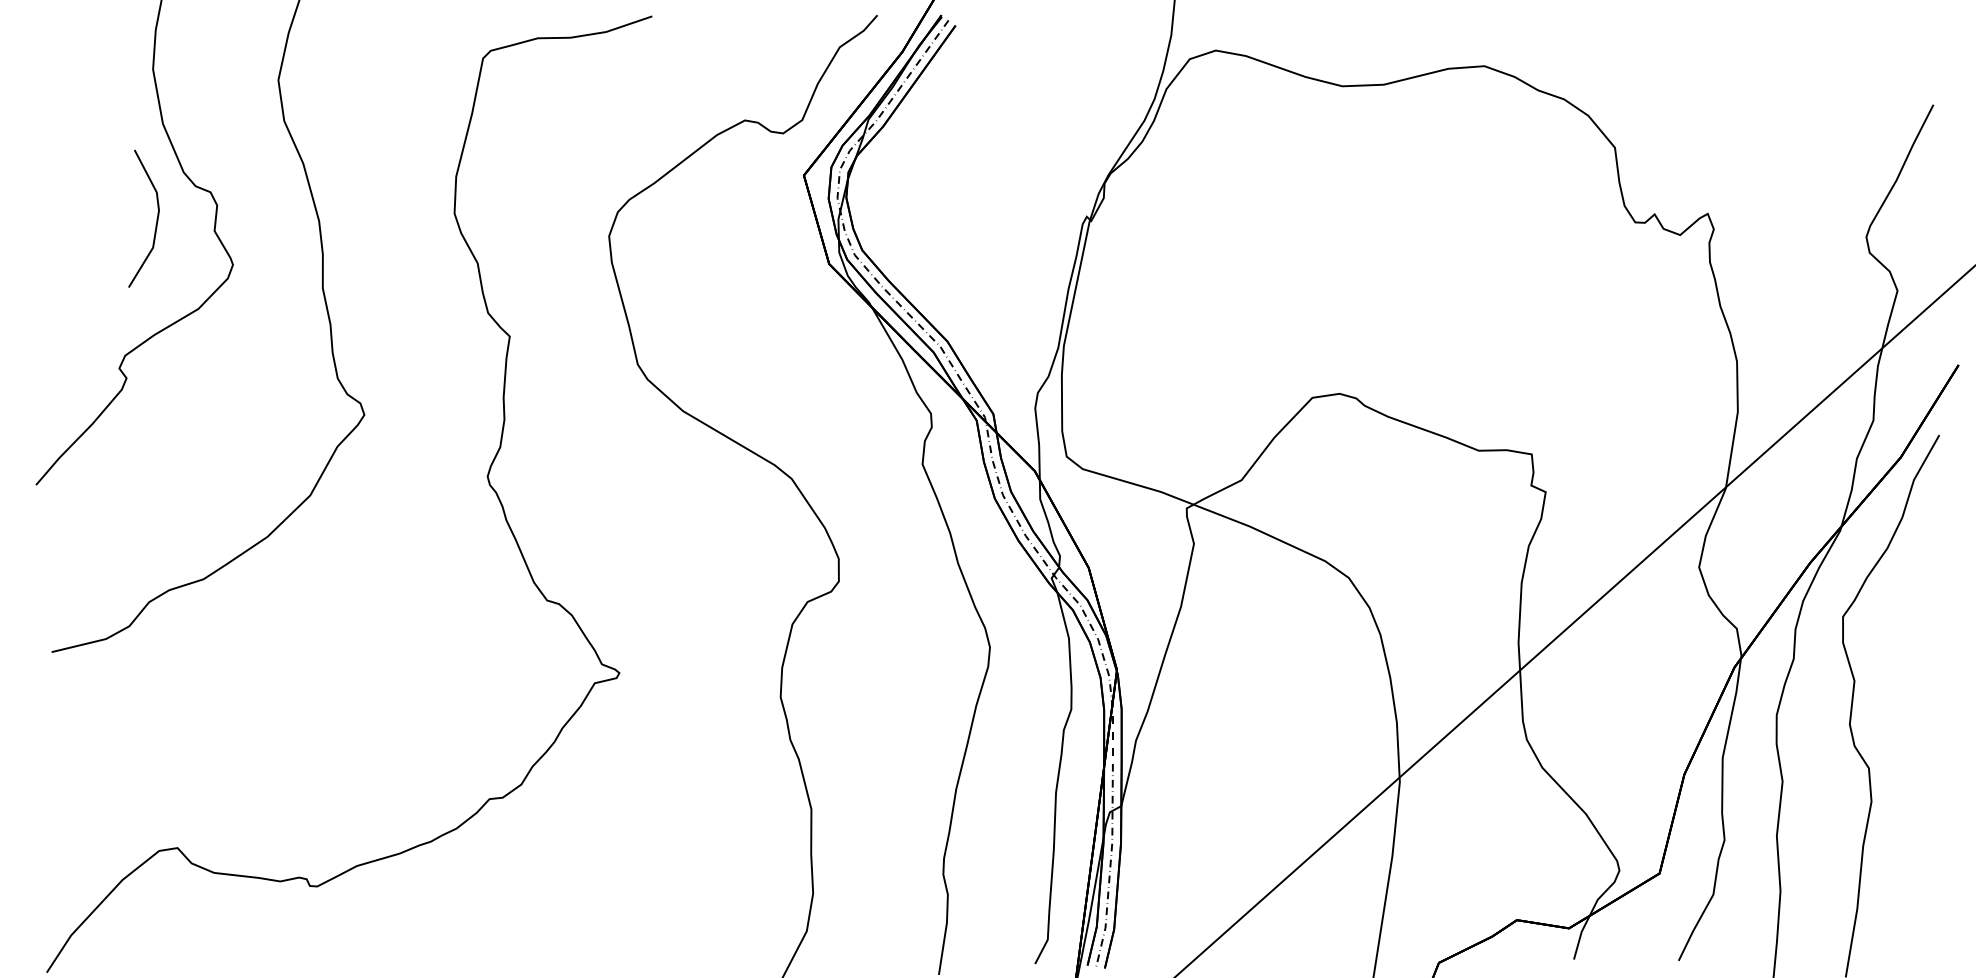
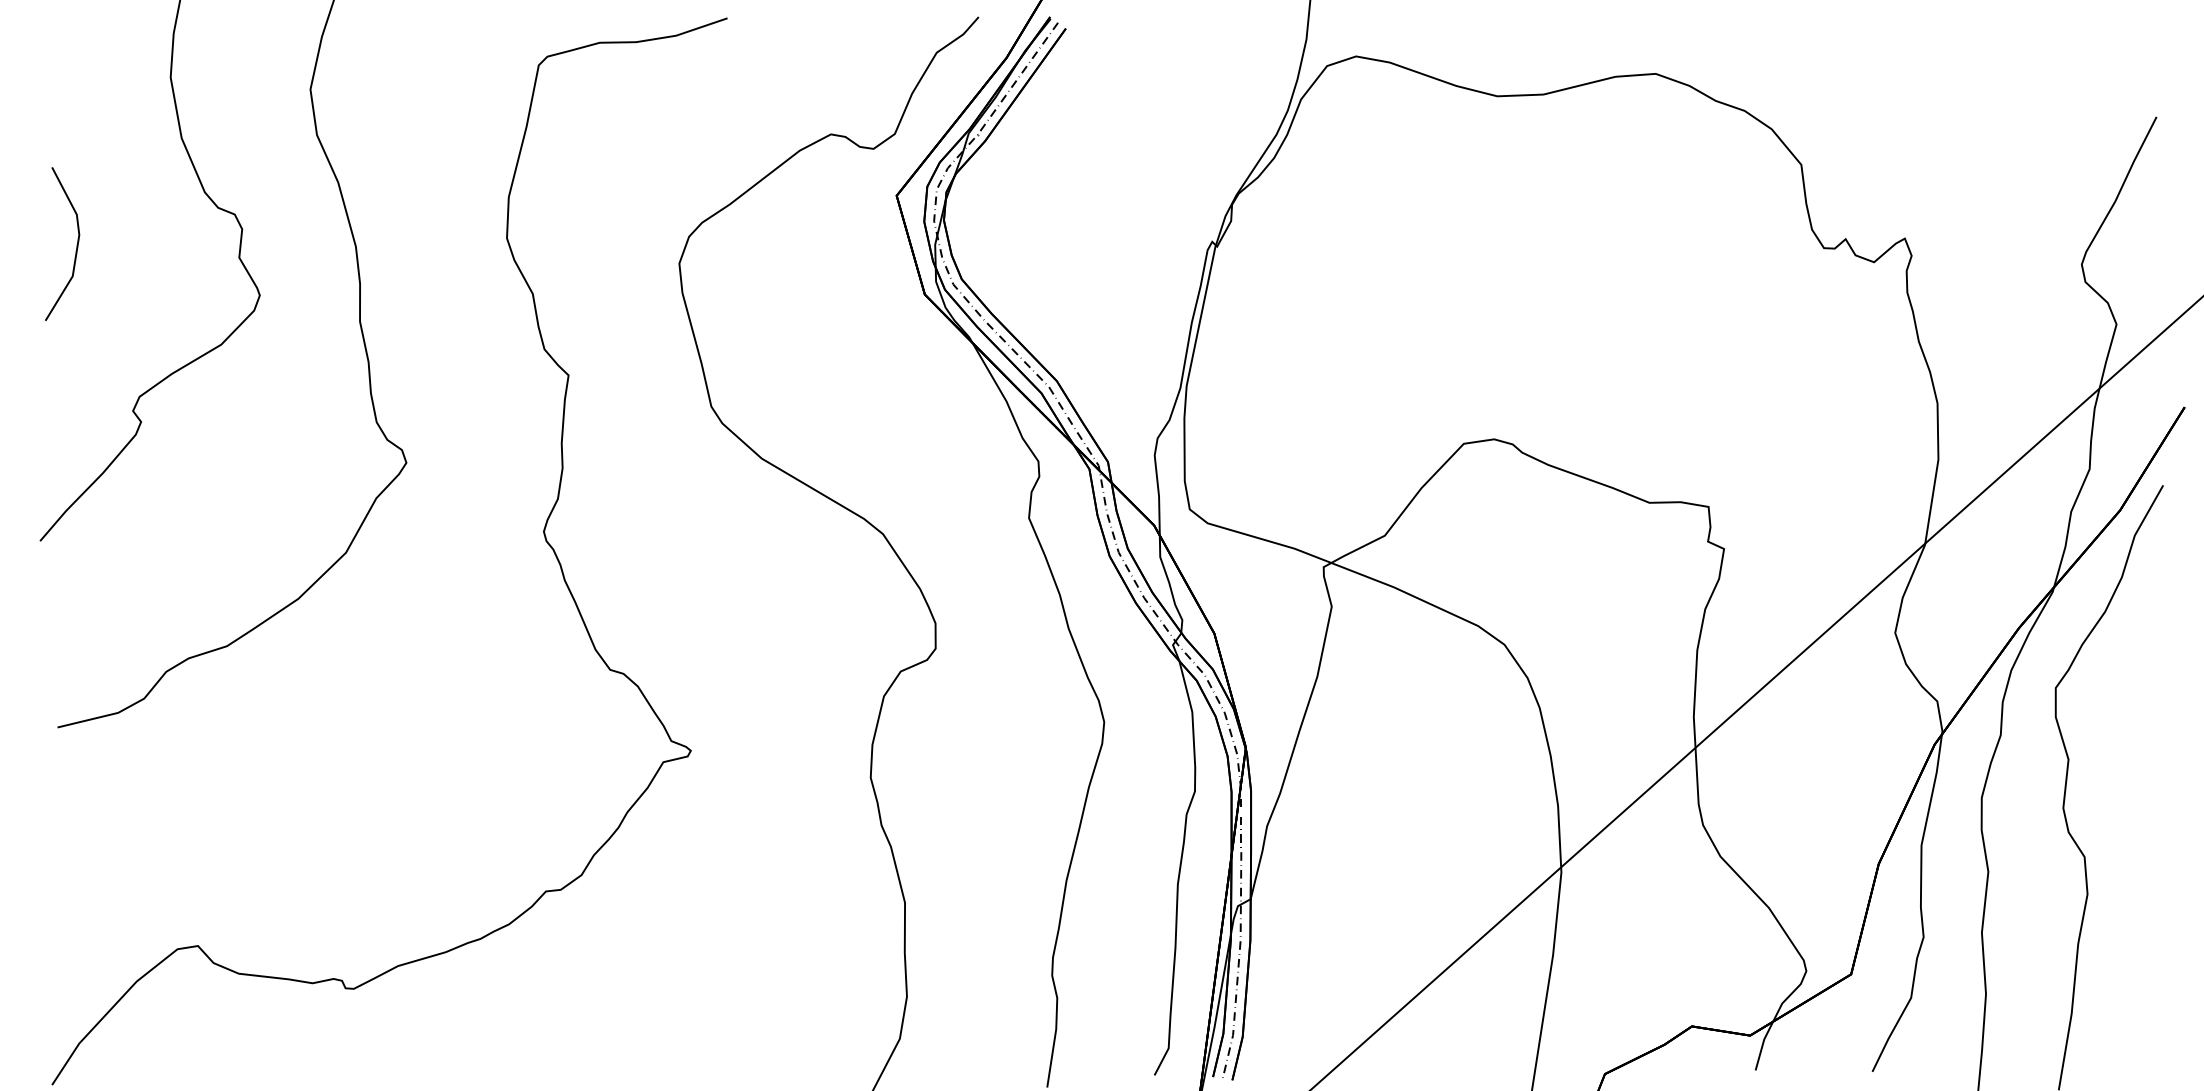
line: (156, 219) -> (76, 244), moved

